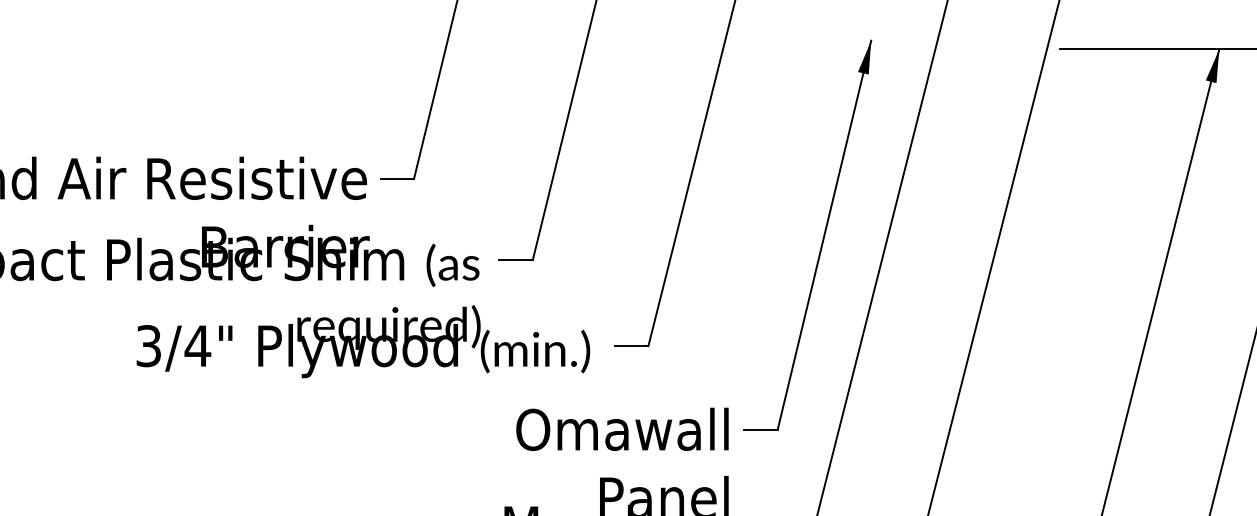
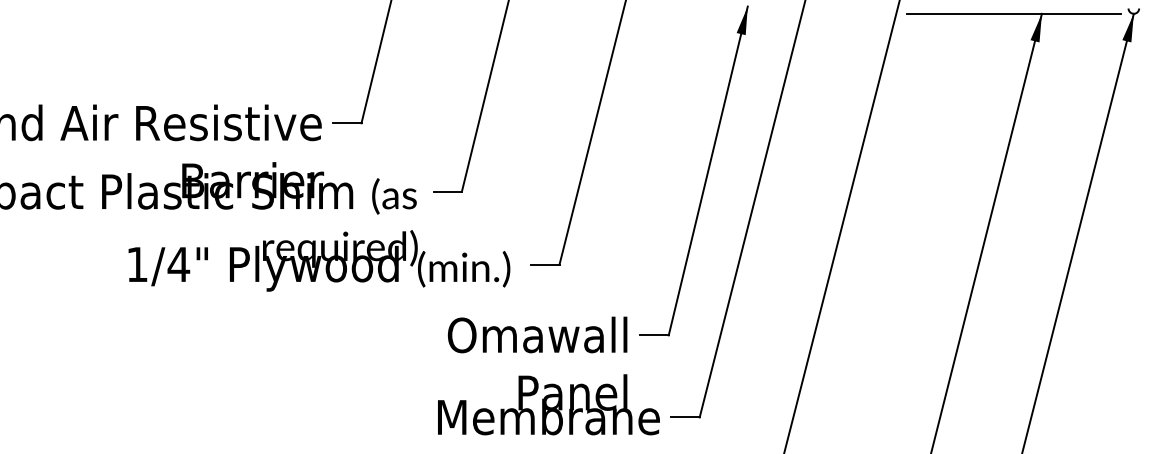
text: (148, 345) -> (137, 264), 3/4" -> 1/4"

